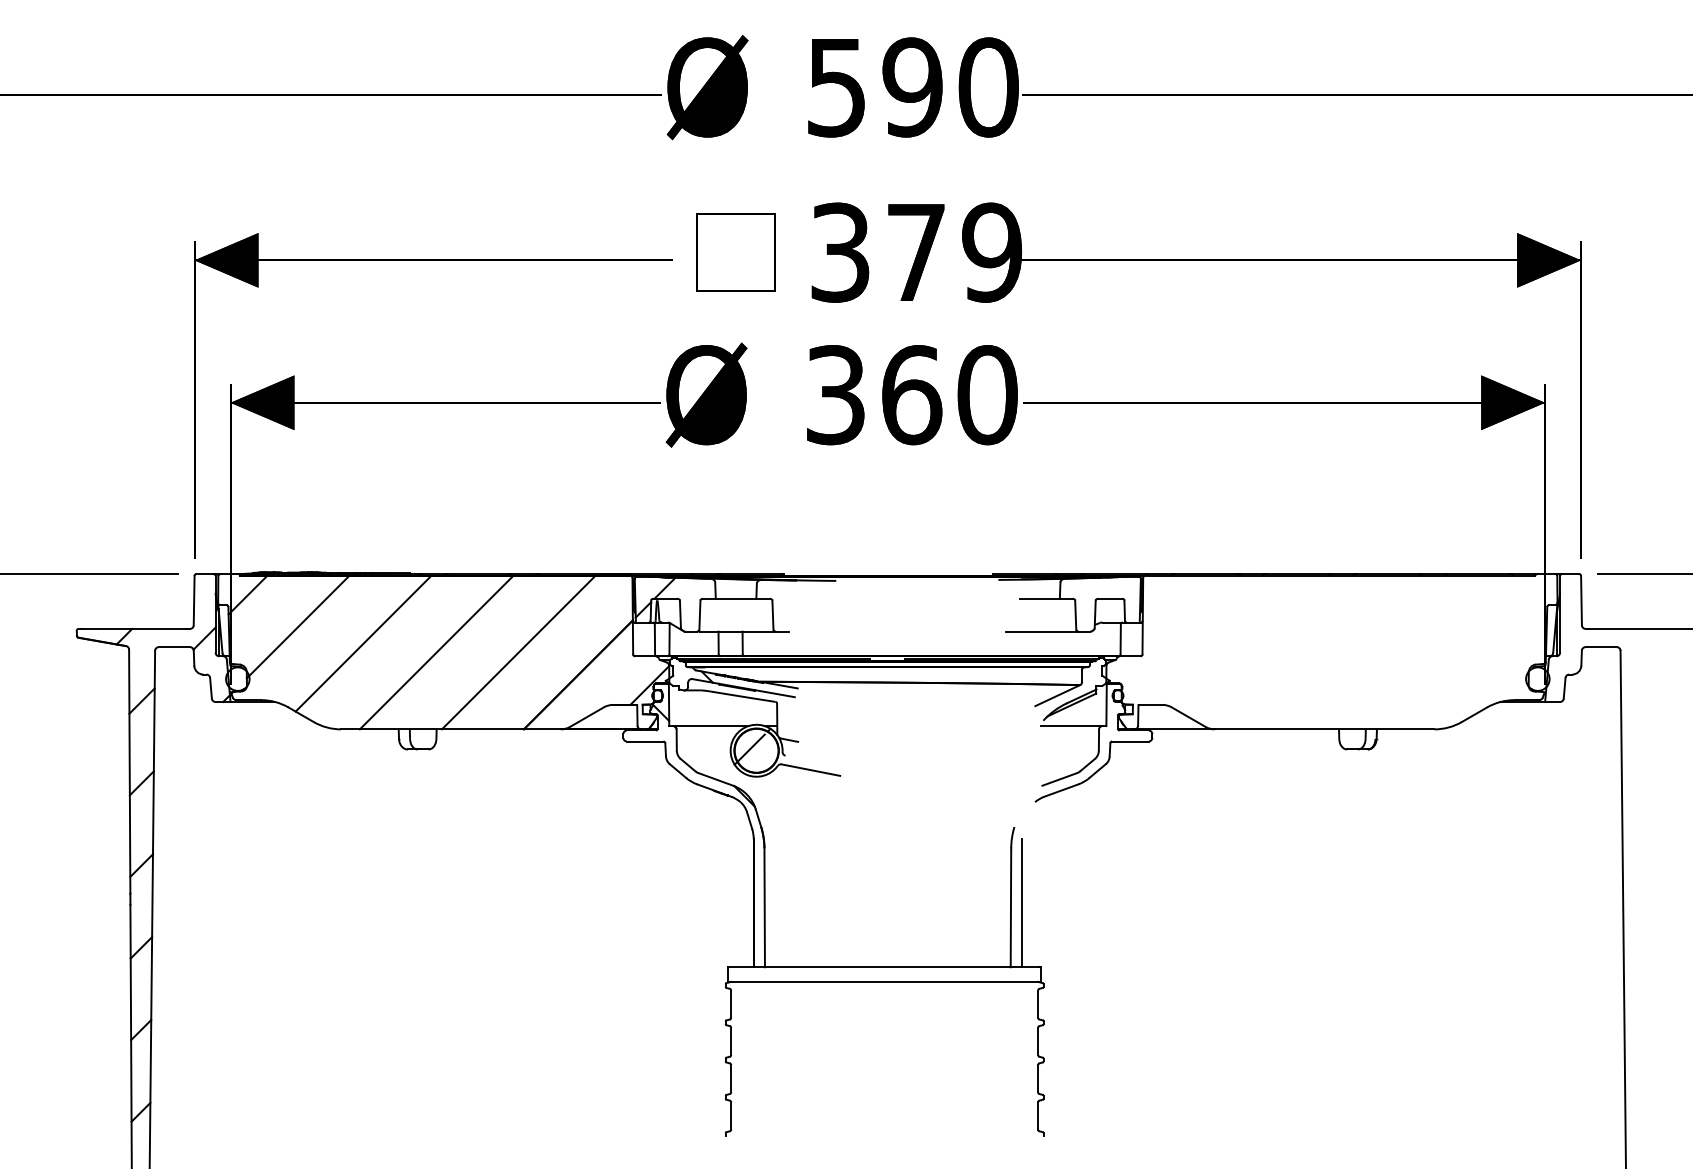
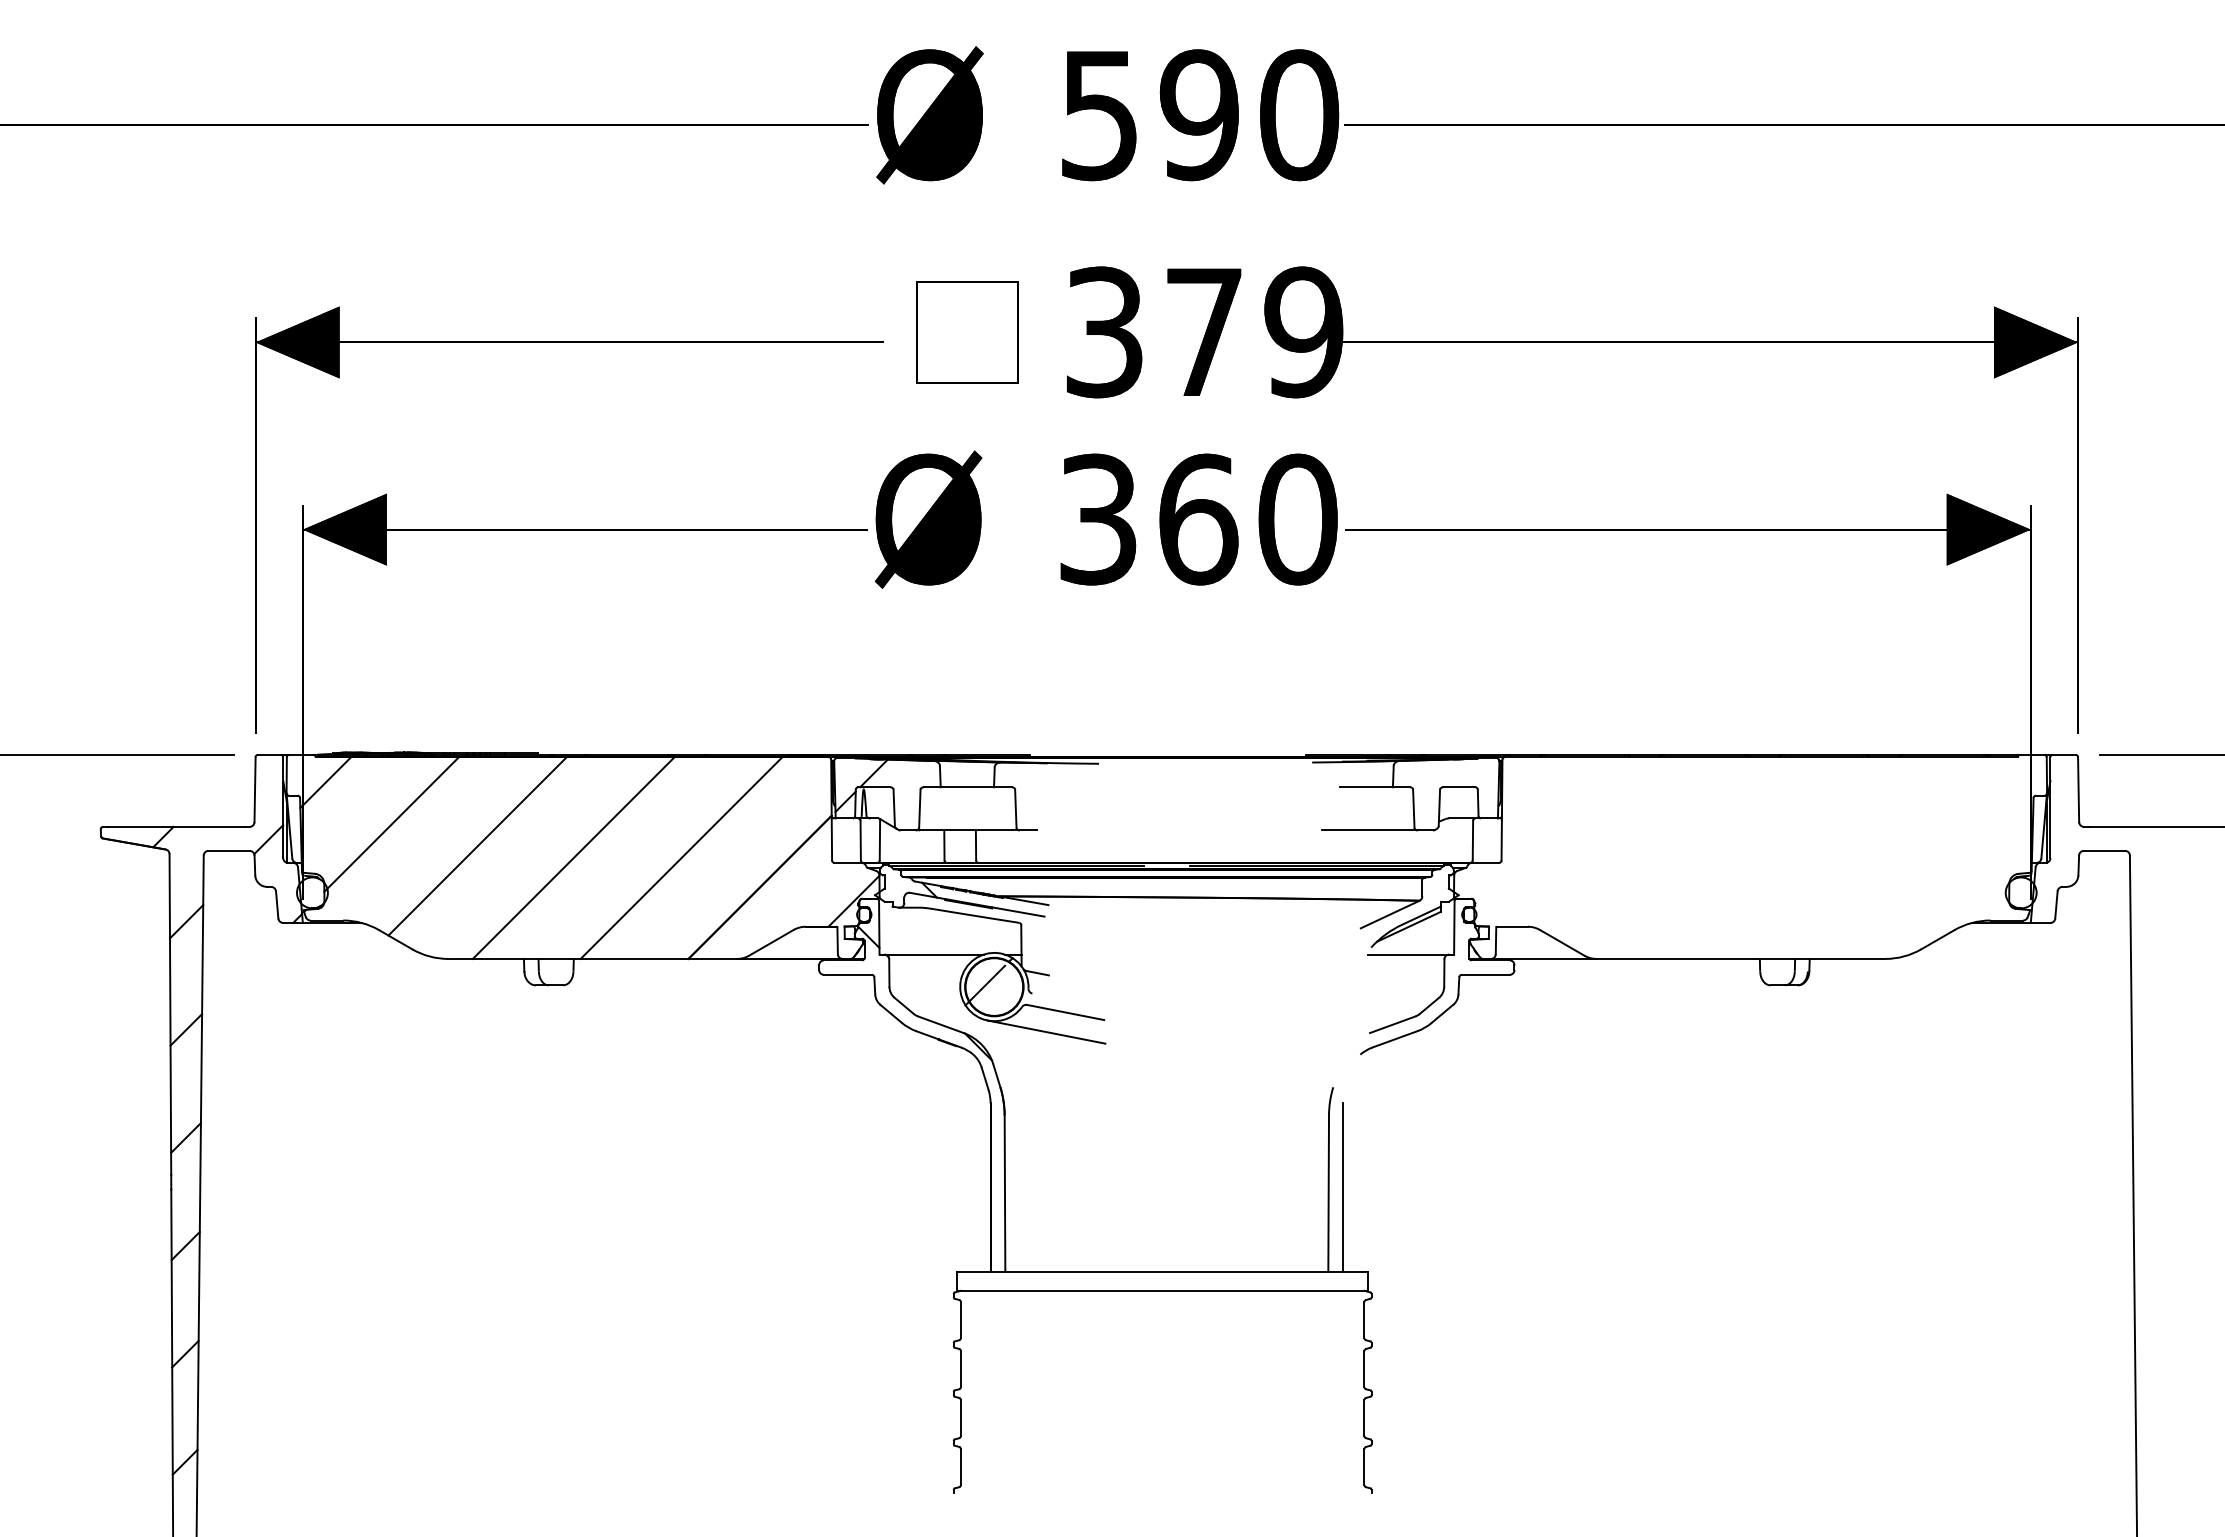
line: (796, 784) -> (1046, 1031), added

